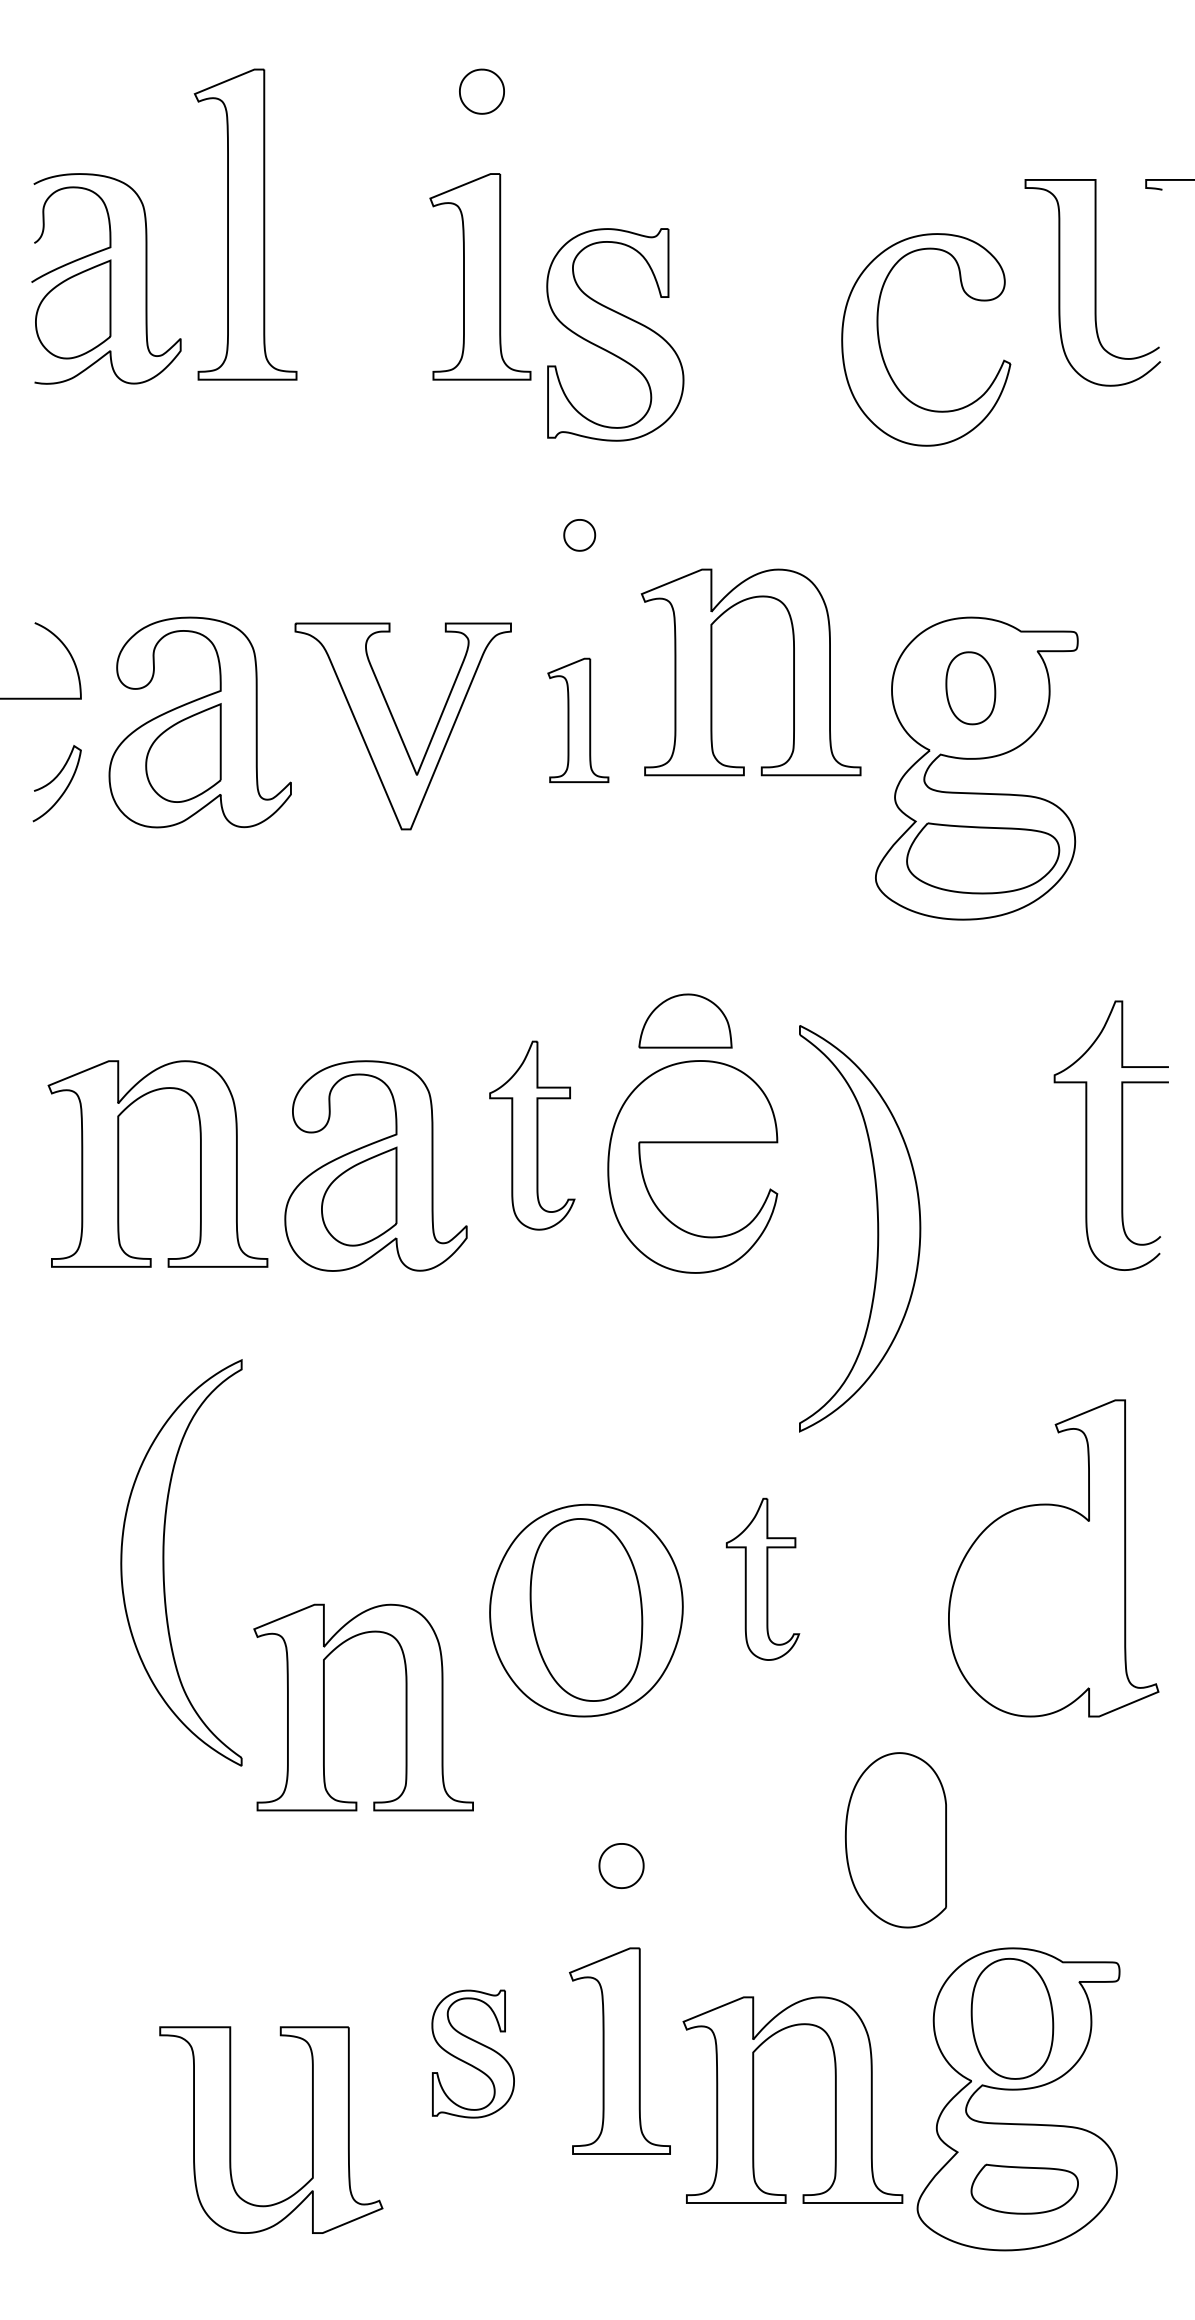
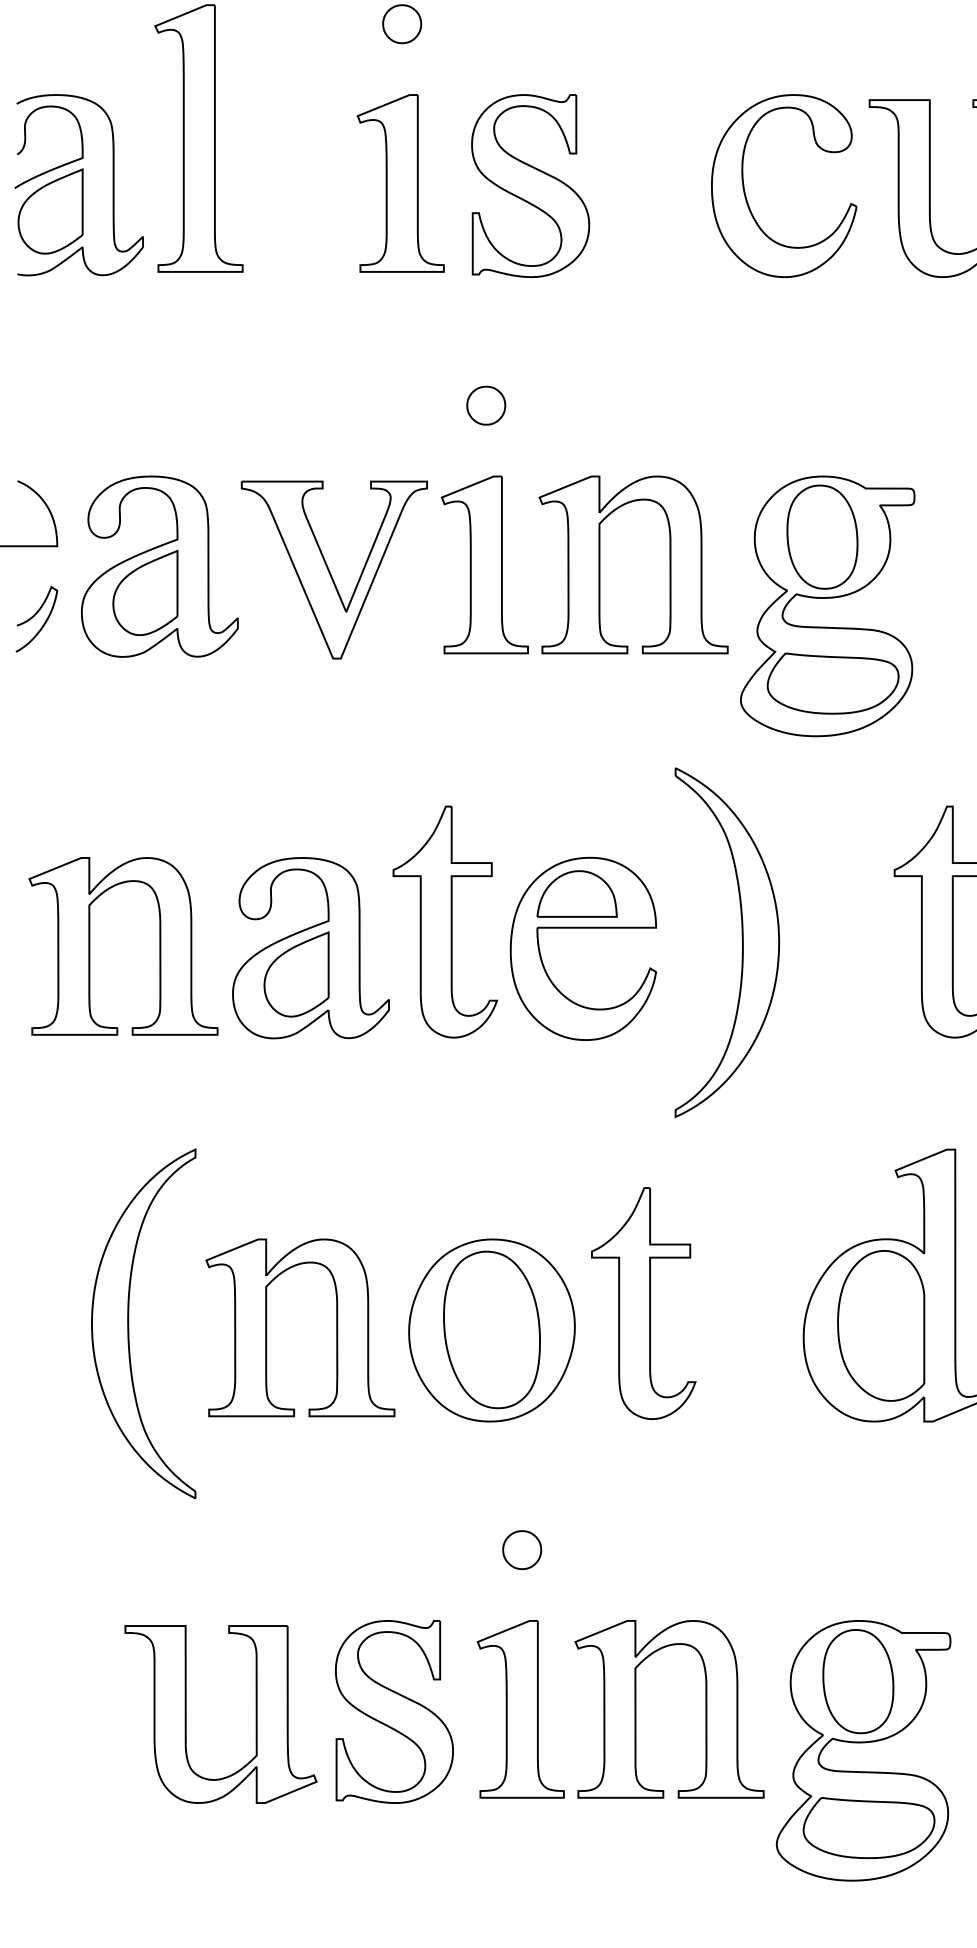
part: (615, 334) -> (530, 185), moved
part: (882, 352) -> (746, 196), moved
part: (579, 535) -> (486, 405), size x1.43
part: (712, 672) -> (600, 564), moved
part: (970, 688) -> (822, 537), size x1.67
part: (578, 720) -> (485, 564), size x1.67
part: (685, 1020) -> (577, 893), moved
part: (532, 1135) -> (445, 921), size x1.43
part: (877, 1228) -> (742, 942), moved
part: (164, 1562) -> (129, 1323), moved
part: (762, 1579) -> (643, 1303), size x1.67
part: (324, 1707) -> (266, 1327), moved
part: (895, 1840) -> (880, 1326), moved
part: (473, 2053) -> (394, 1711), size x1.67
part: (754, 2099) -> (636, 1708), moved
part: (231, 2129) -> (186, 1713), moved
part: (1024, 2189) -> (868, 1828), size x1.43

